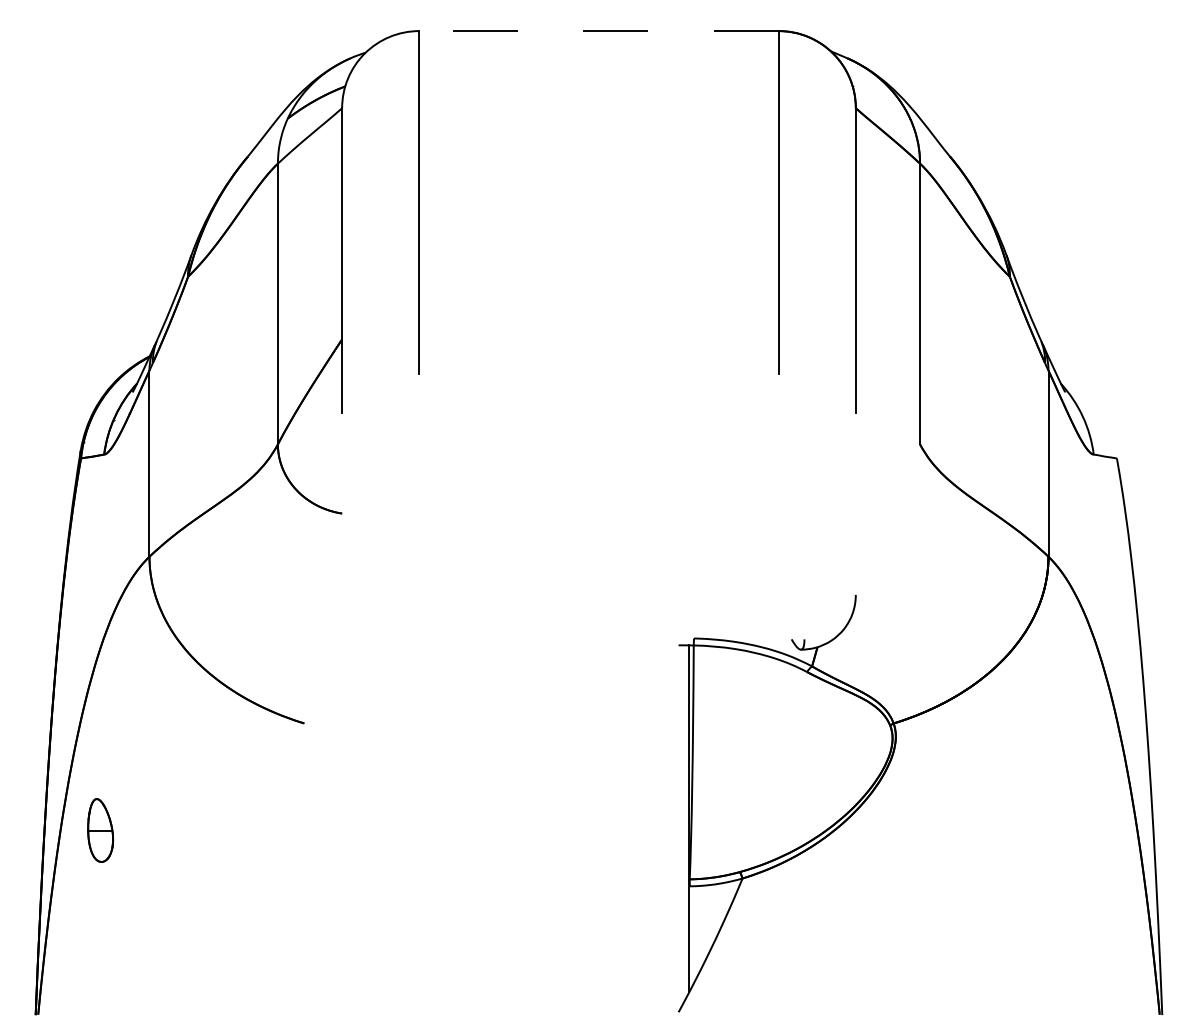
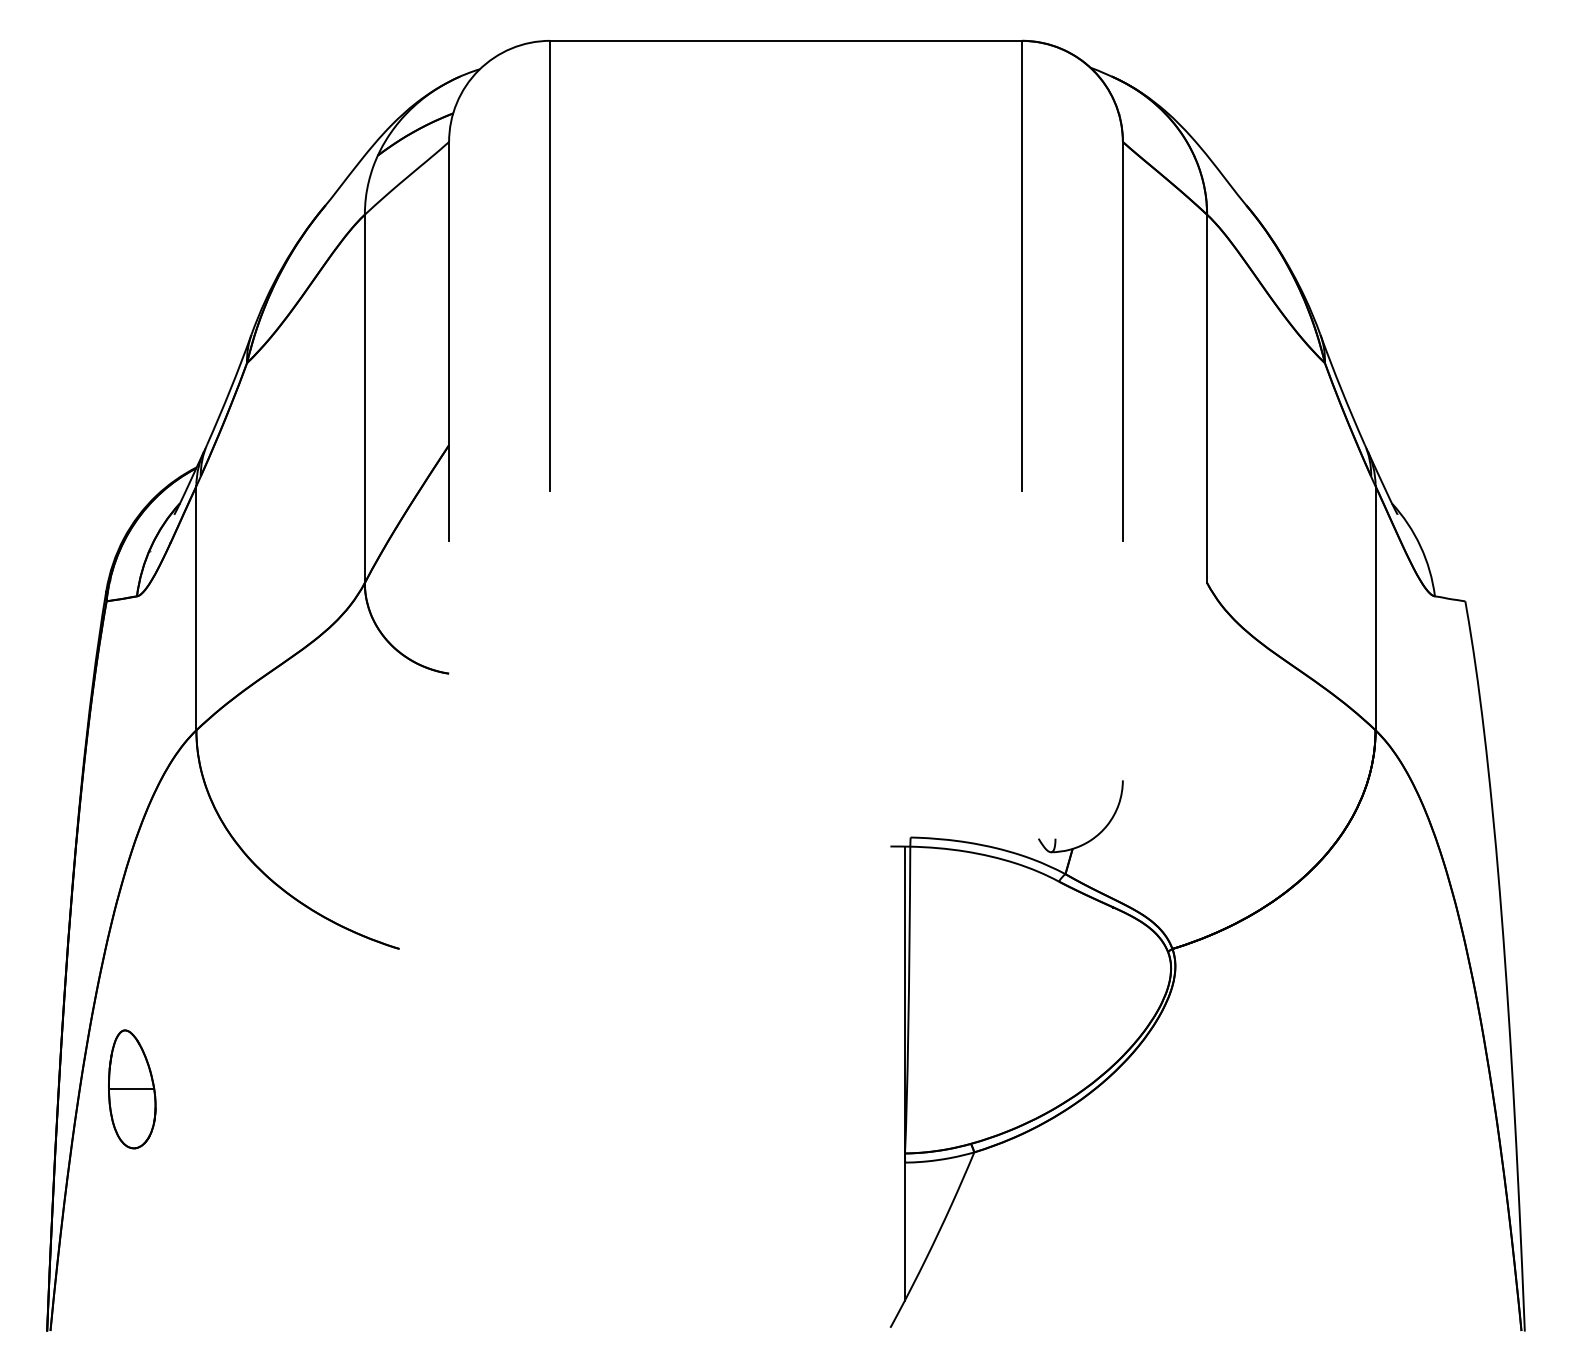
line: (599, 30) -> (786, 40), dashed -> solid
part: (100, 830) -> (132, 1089), size x1.43

